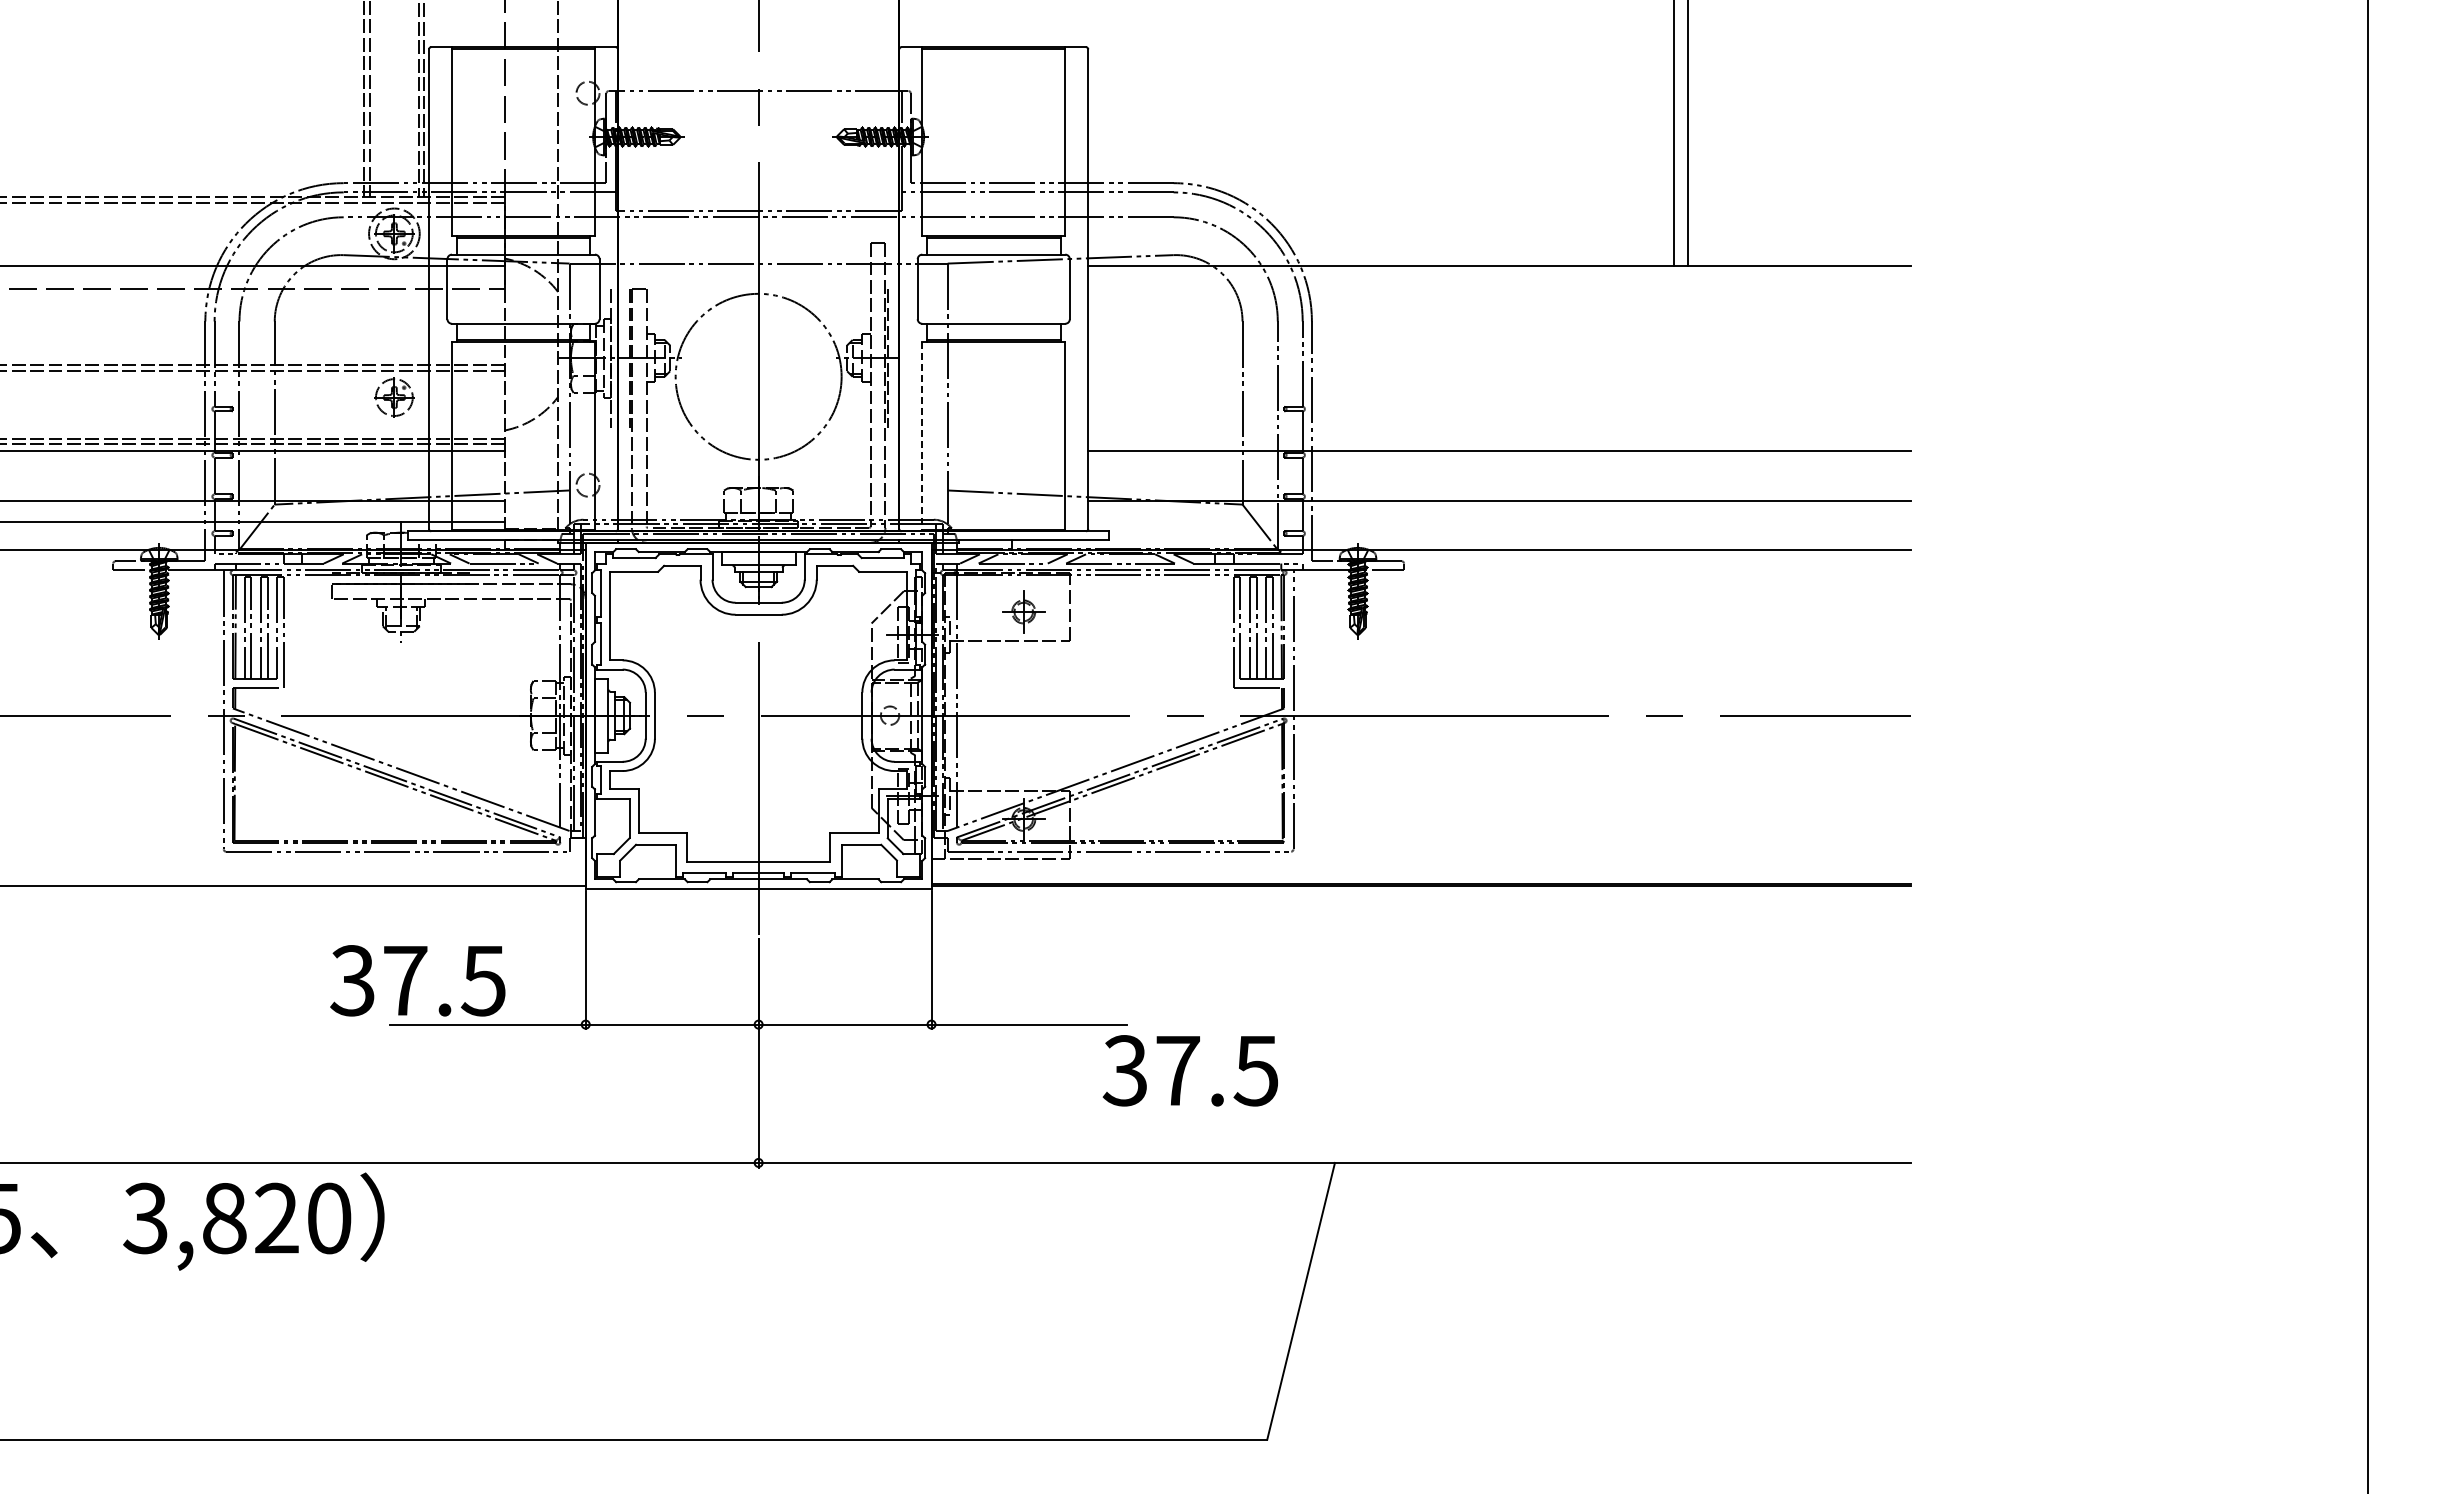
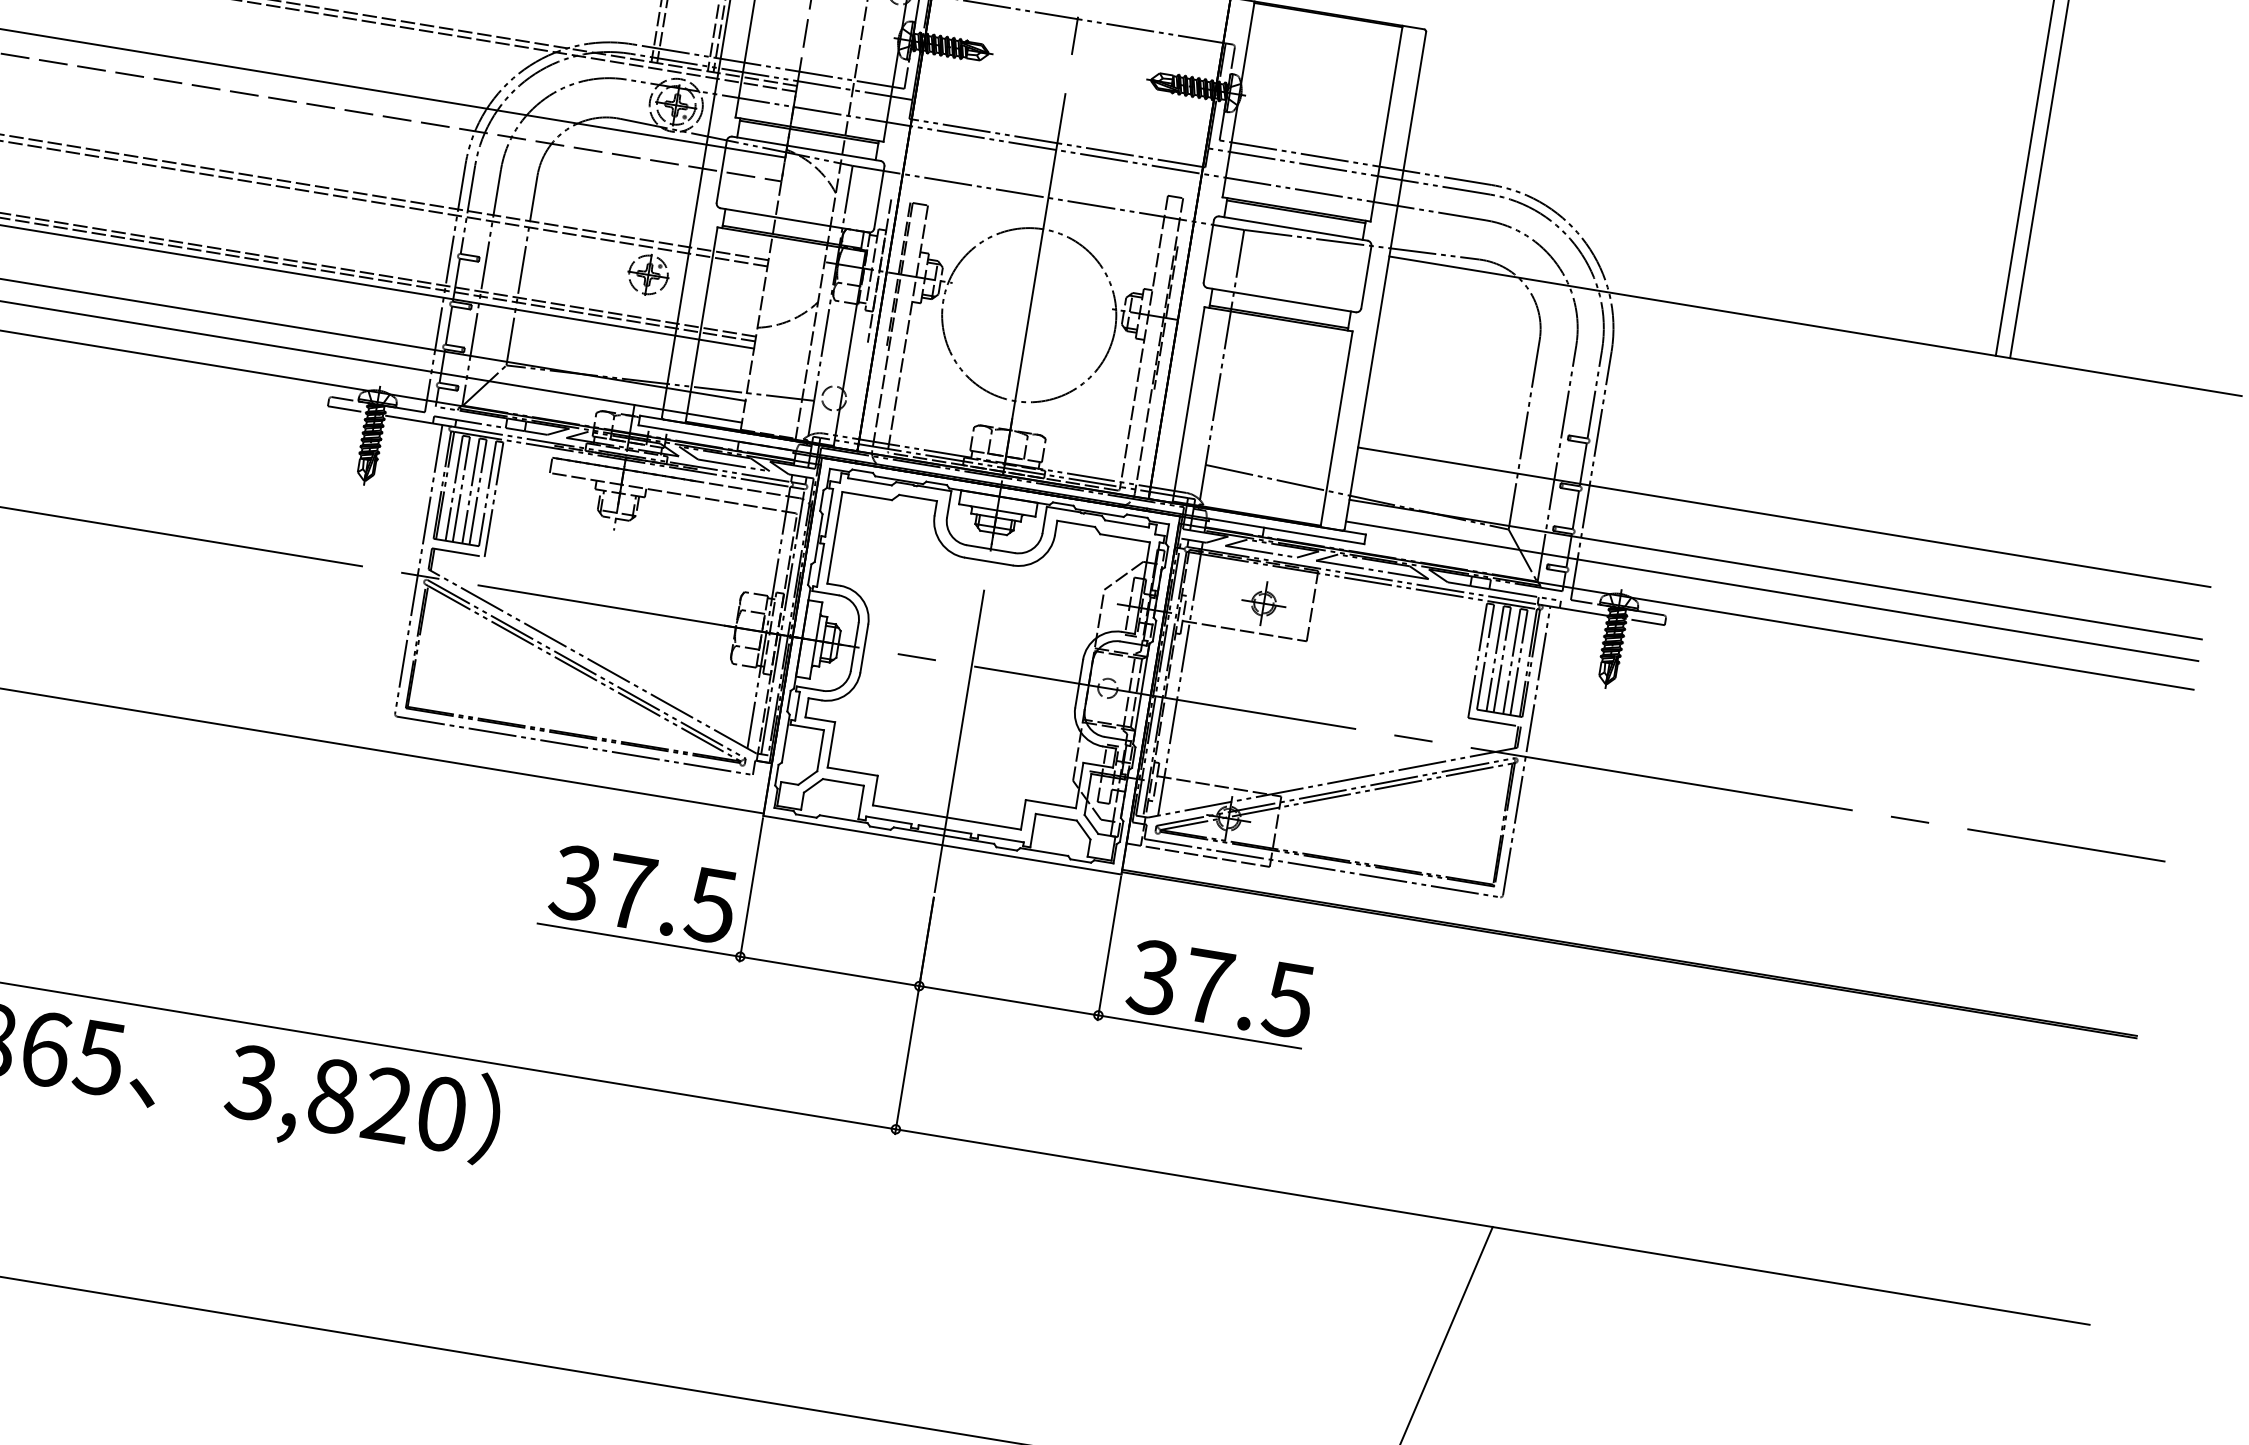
line: (922, 436) -> (1188, 404), dashed -> solid
line: (1499, 522) -> (1771, 591), added
text: (417, 980) -> (642, 893), moved
text: (1189, 1070) -> (1219, 988), moved

